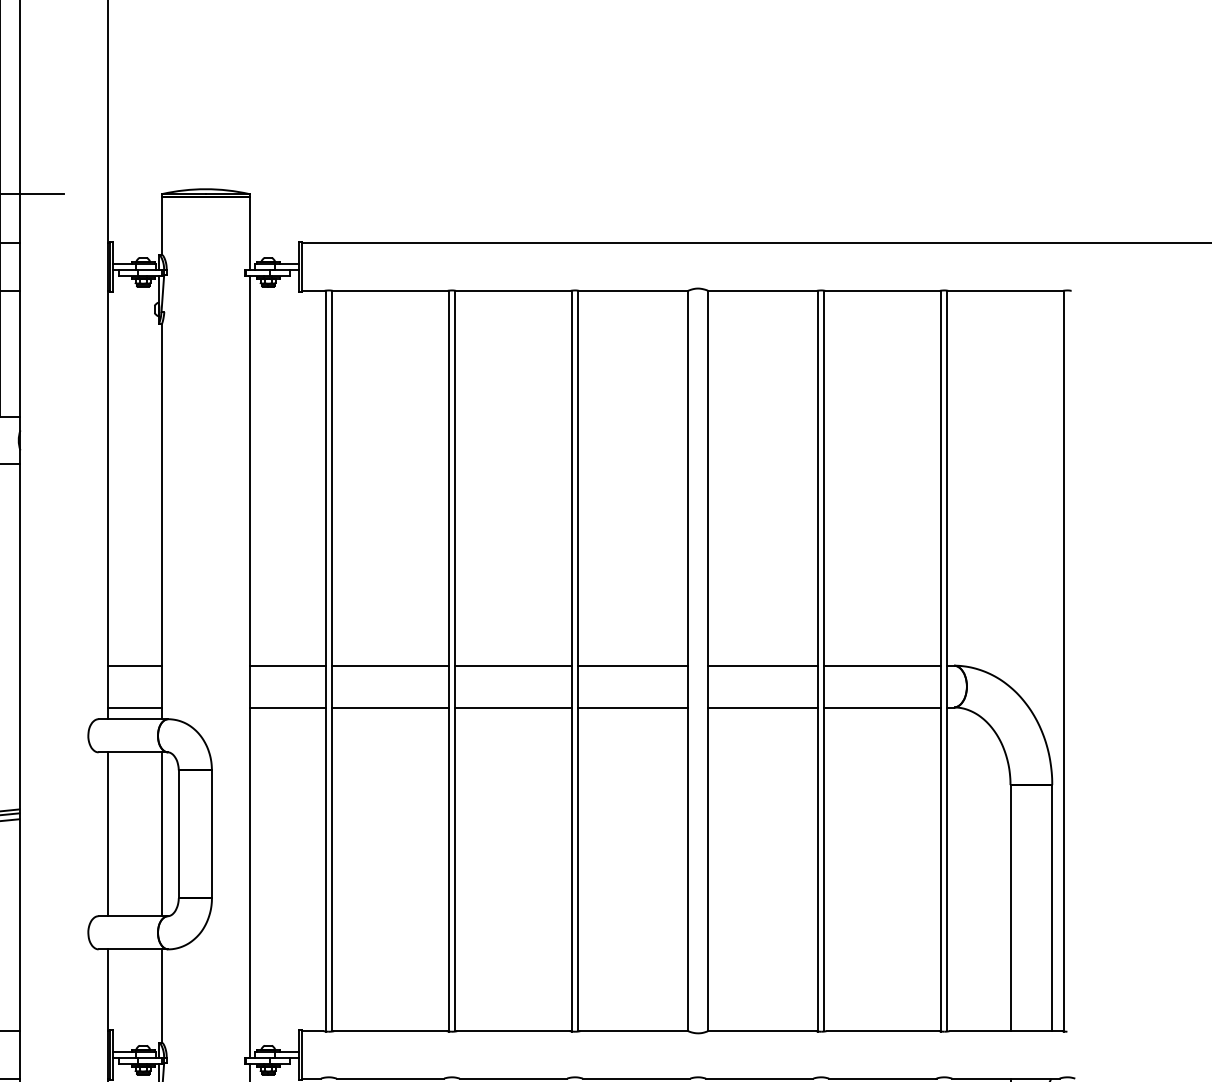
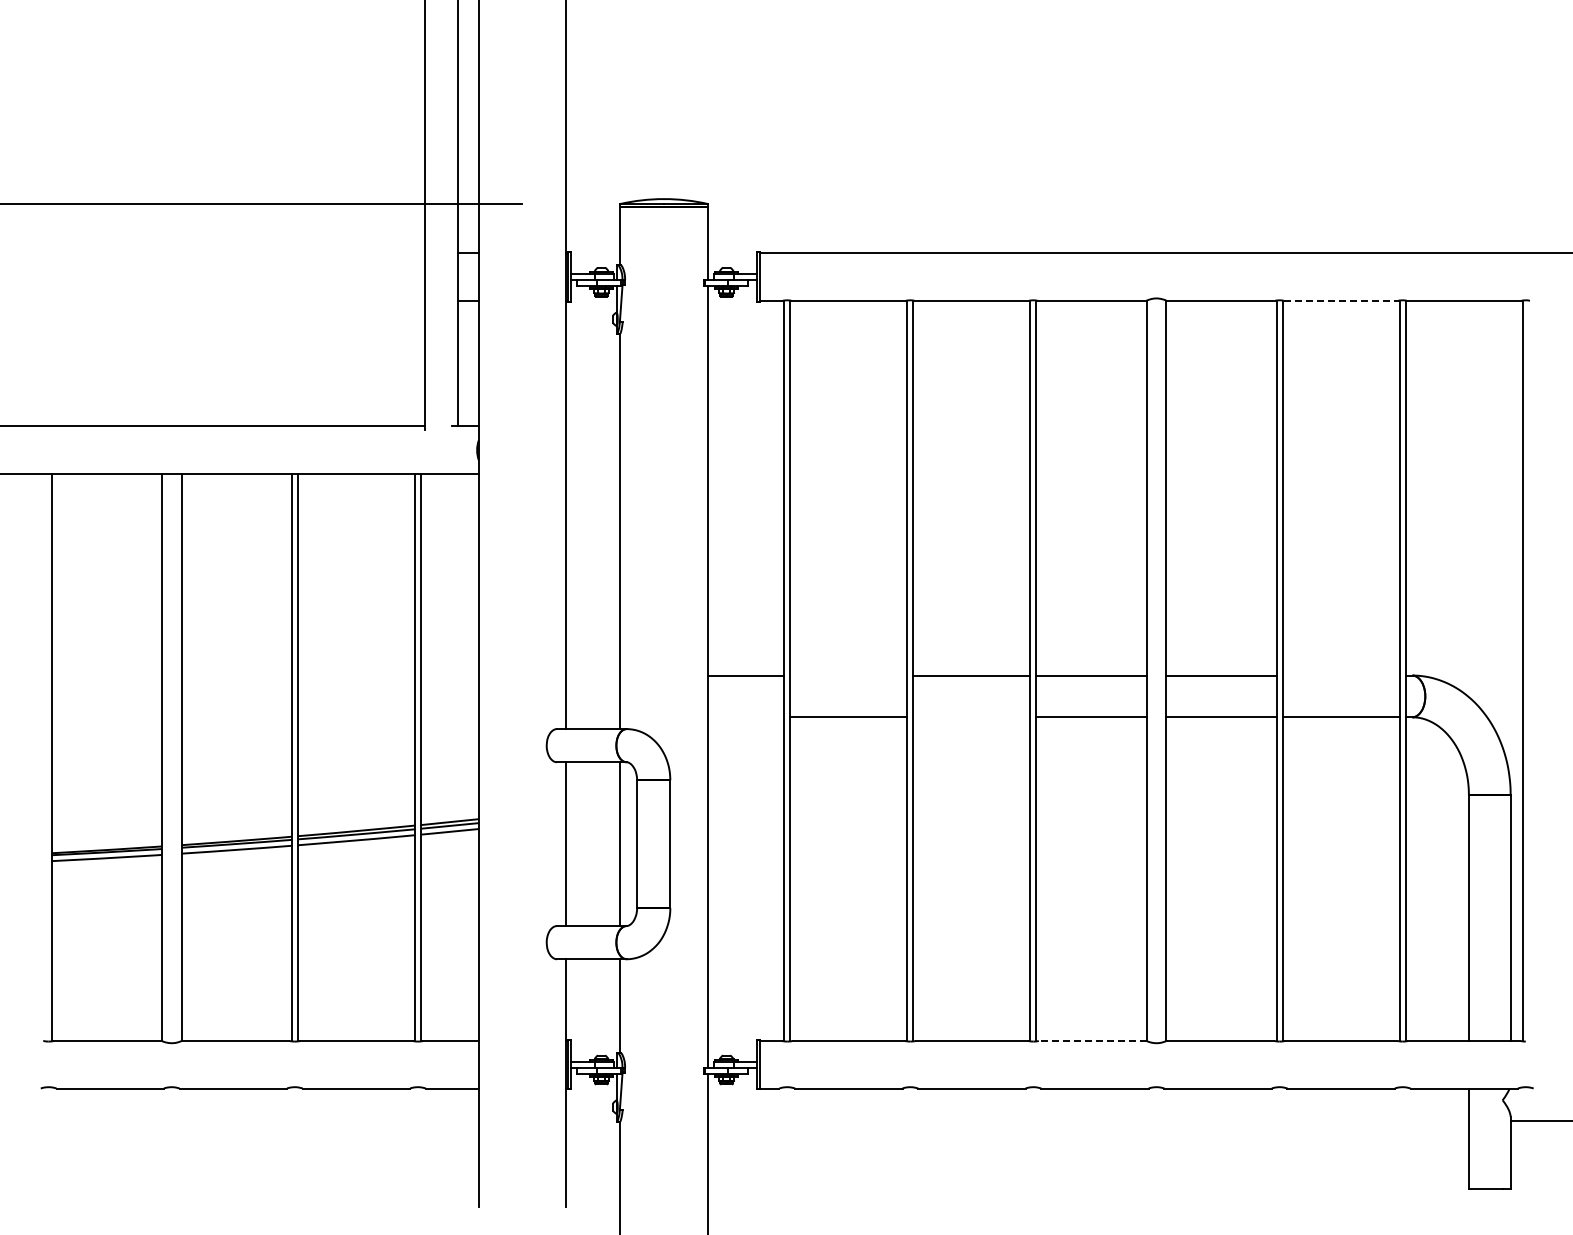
line: (883, 290) -> (1341, 300), solid -> dashed
line: (135, 665) -> (593, 675), removed
line: (390, 665) -> (848, 675), removed
line: (882, 665) -> (1340, 675), removed
line: (135, 707) -> (593, 717), removed
line: (287, 707) -> (745, 717), removed
line: (513, 707) -> (971, 717), removed
line: (634, 1030) -> (1092, 1040), solid -> dashed

